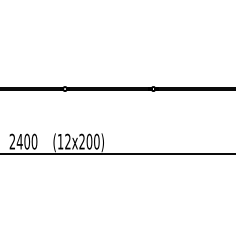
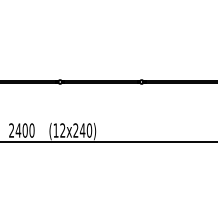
text: (89, 141) -> (82, 130), (12x200) -> (12x240)

